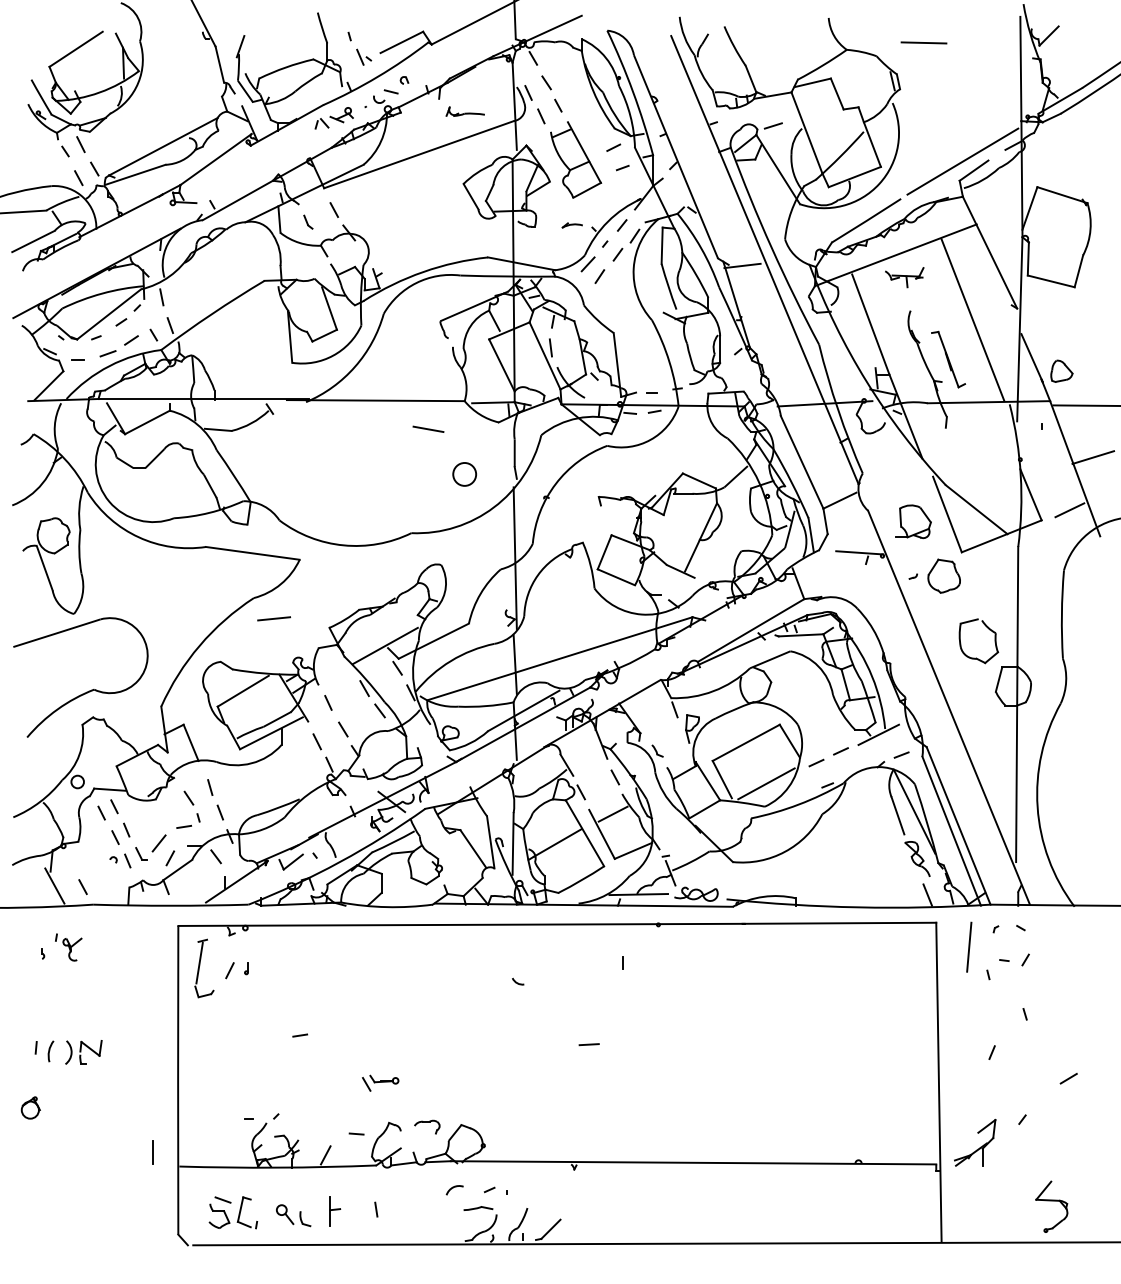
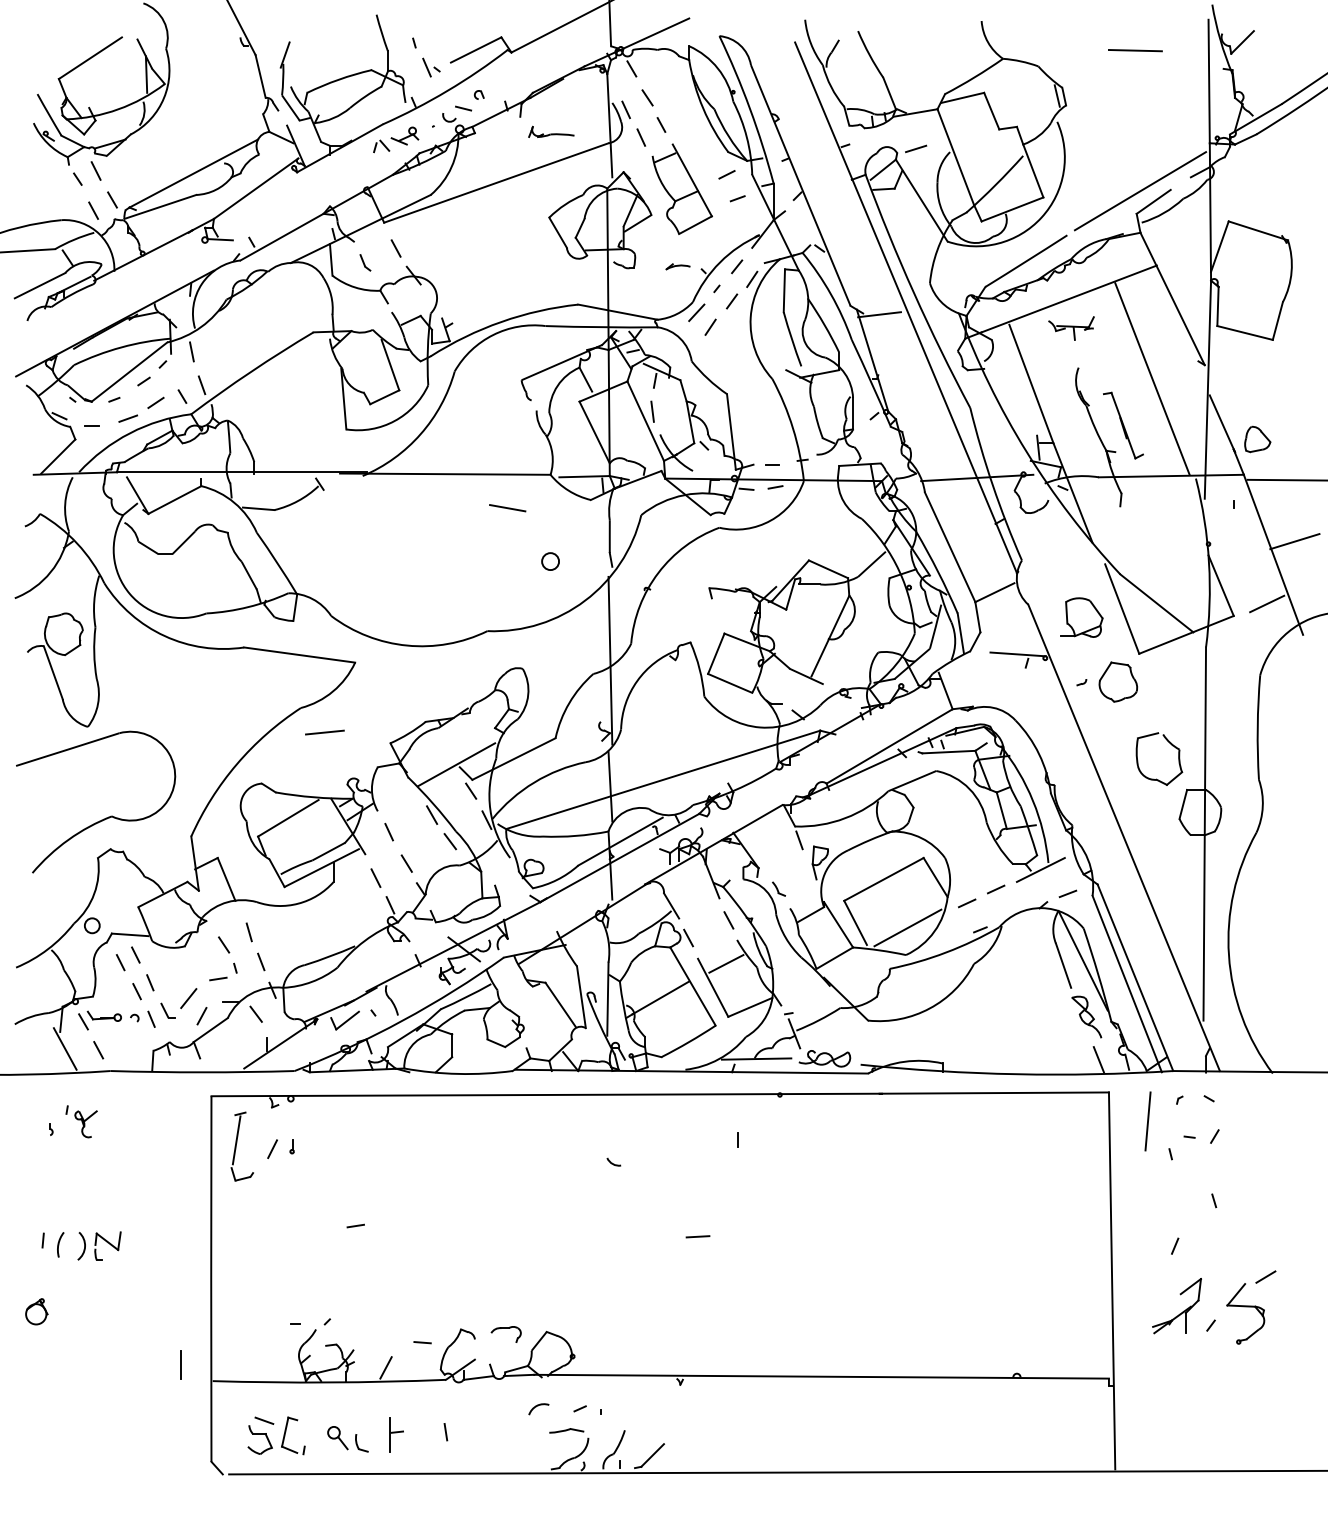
line: (924, 42) -> (1135, 50), moved
circle: (464, 474) -> (550, 561), size x0.62
part: (380, 1083) -> (99, 1020), moved
part: (977, 1149) -> (1179, 1313), moved
part: (1051, 1206) -> (1245, 1313), moved

